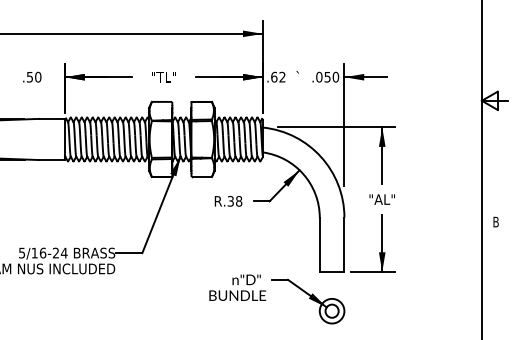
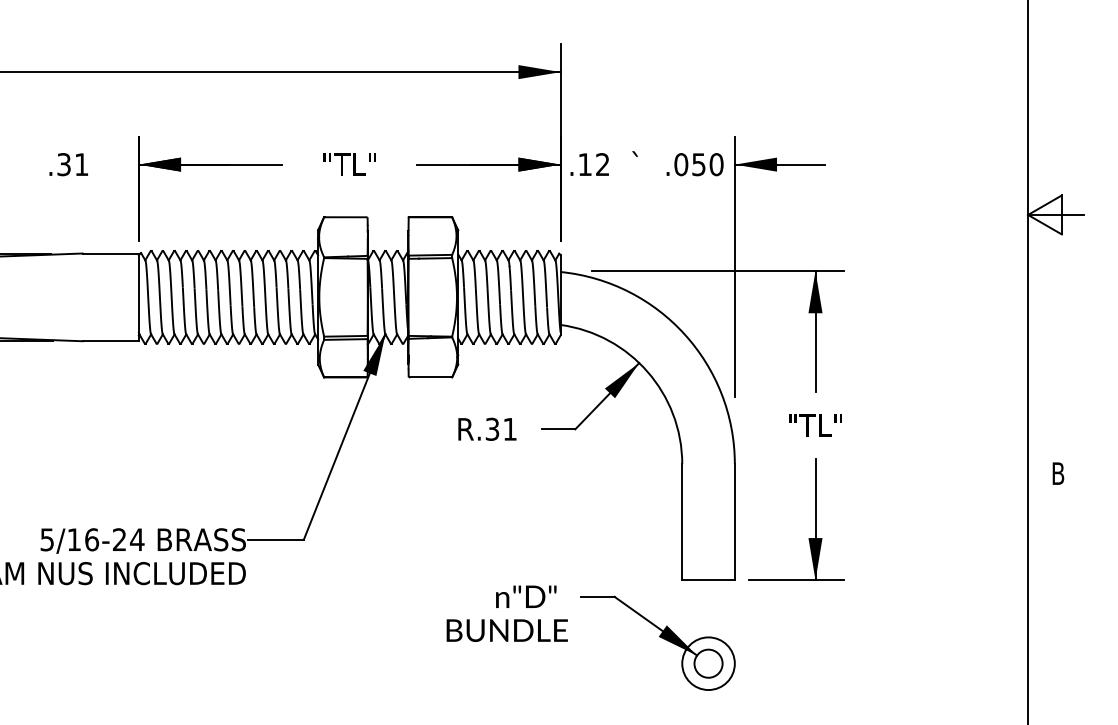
text: (34, 76) -> (73, 163), .50 -> .31
text: (274, 76) -> (585, 163), .62 -> .12
text: (381, 199) -> (813, 425), "AL" -> "TL"
text: (239, 201) -> (511, 429), R.38 -> R.31

